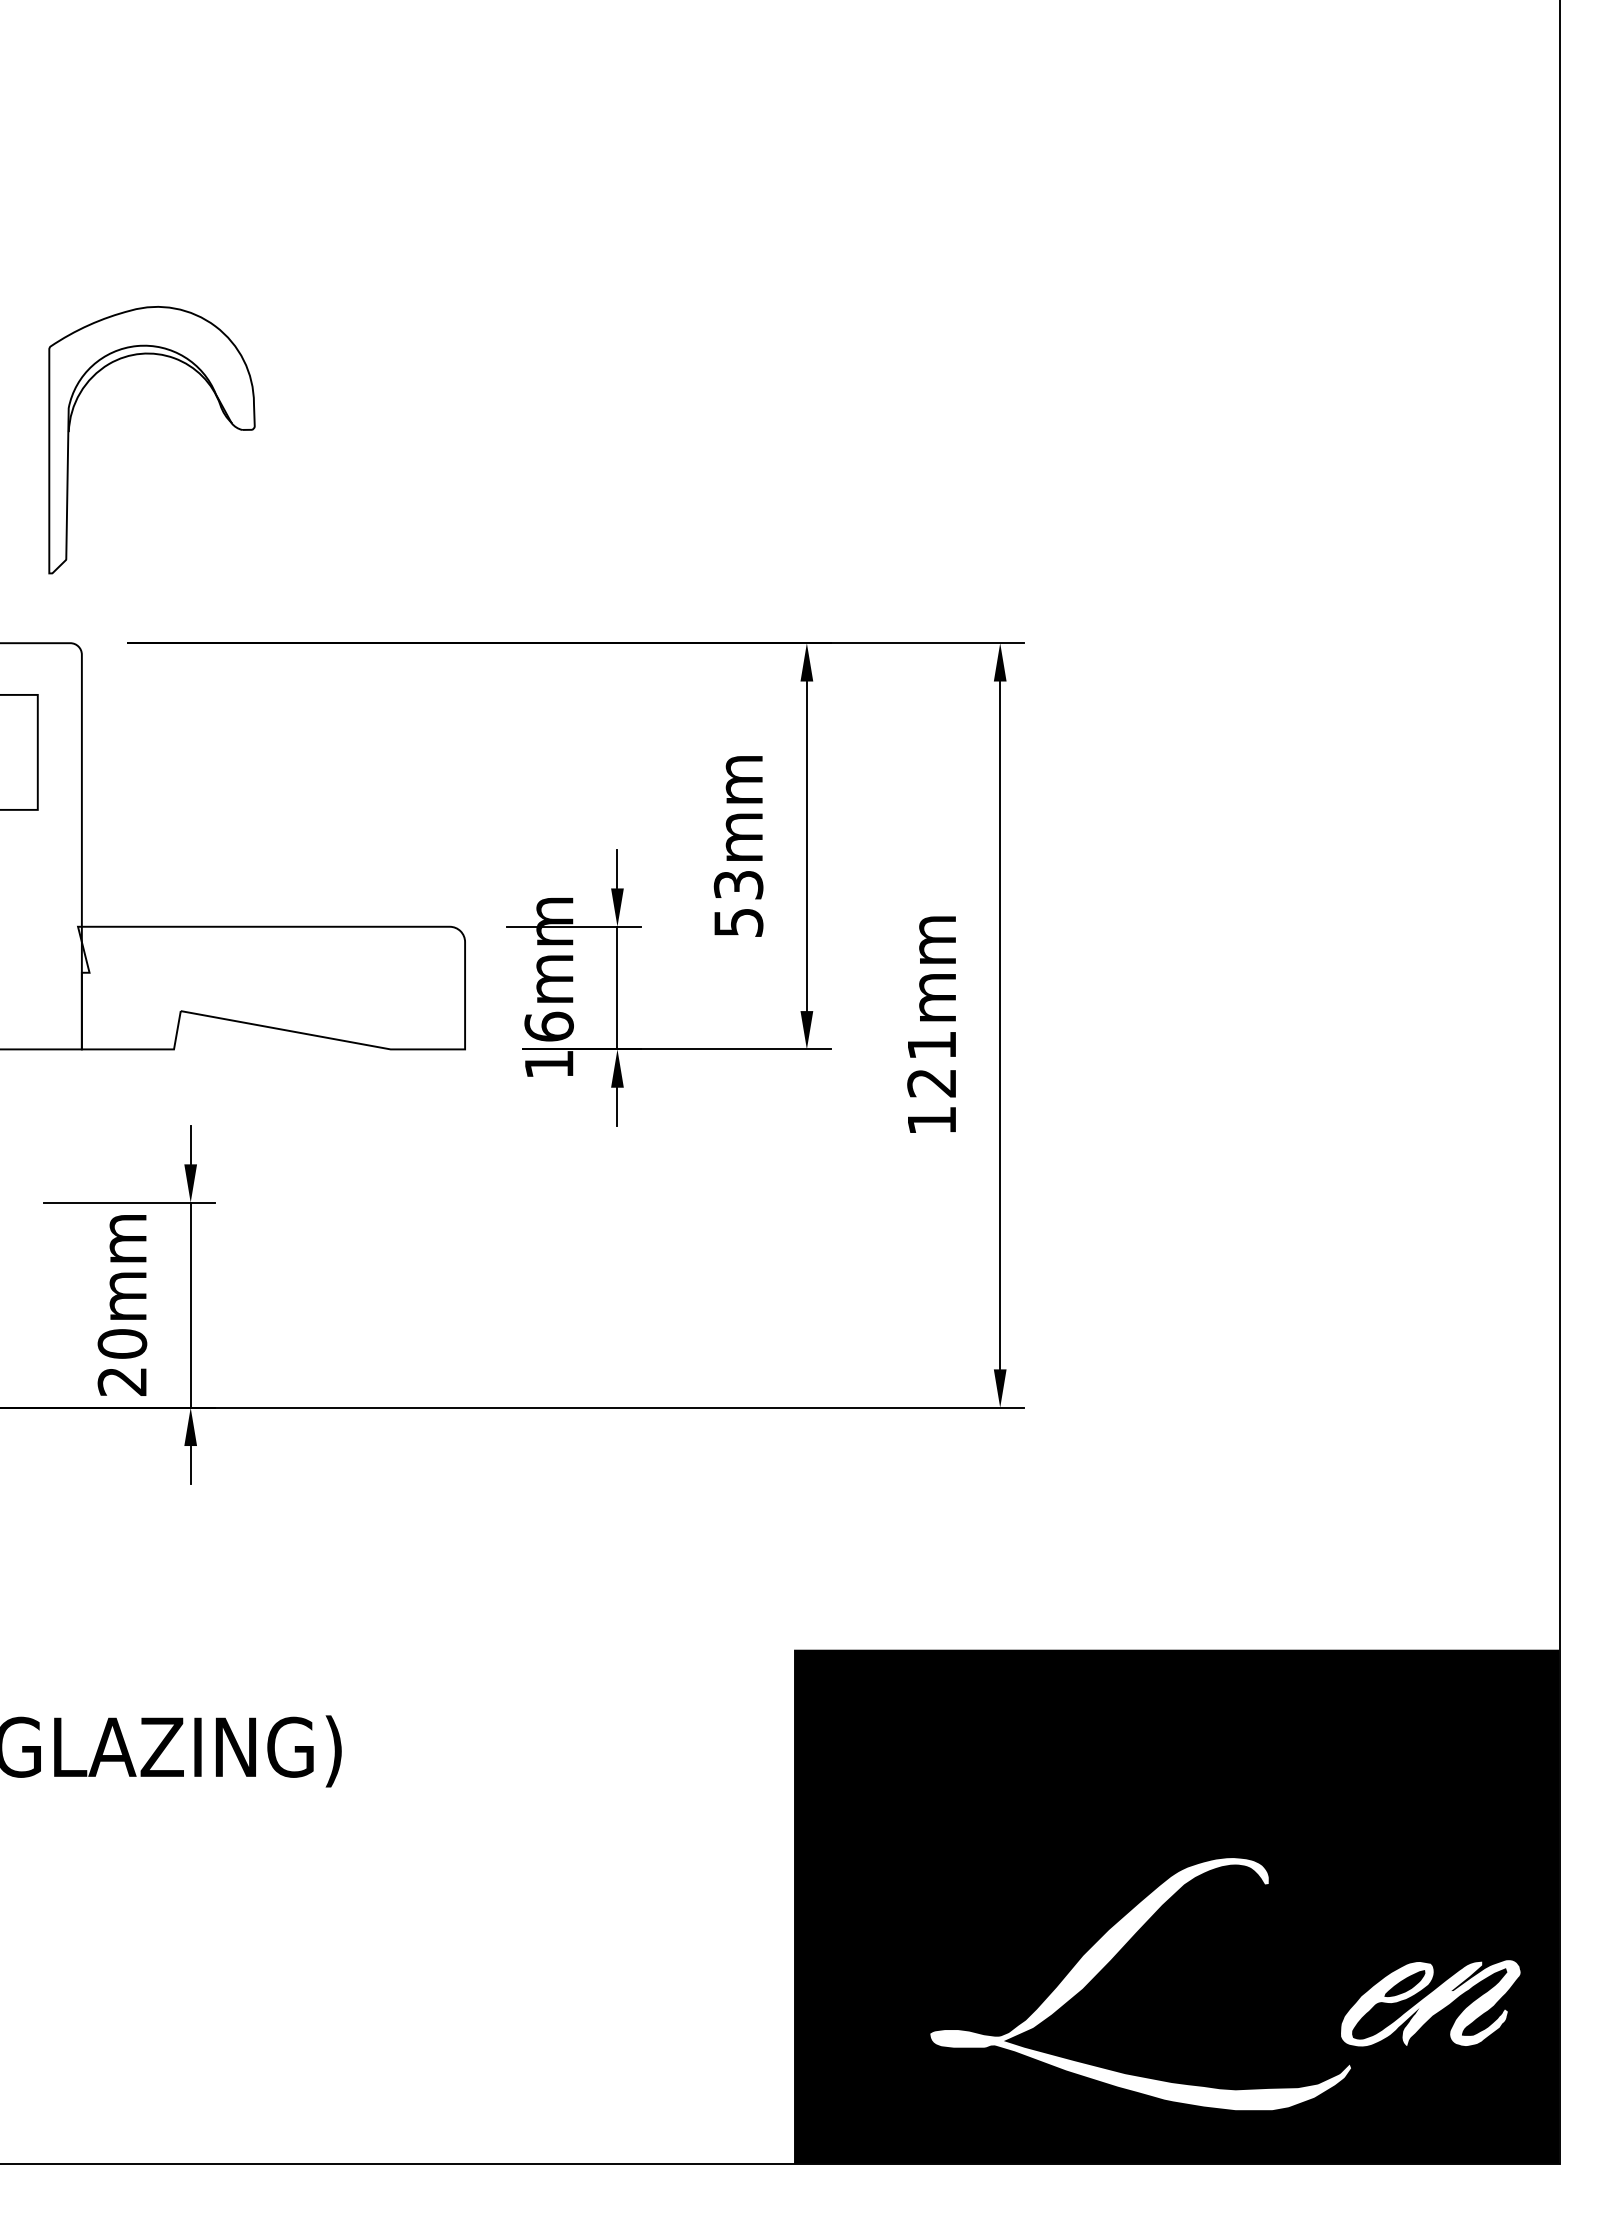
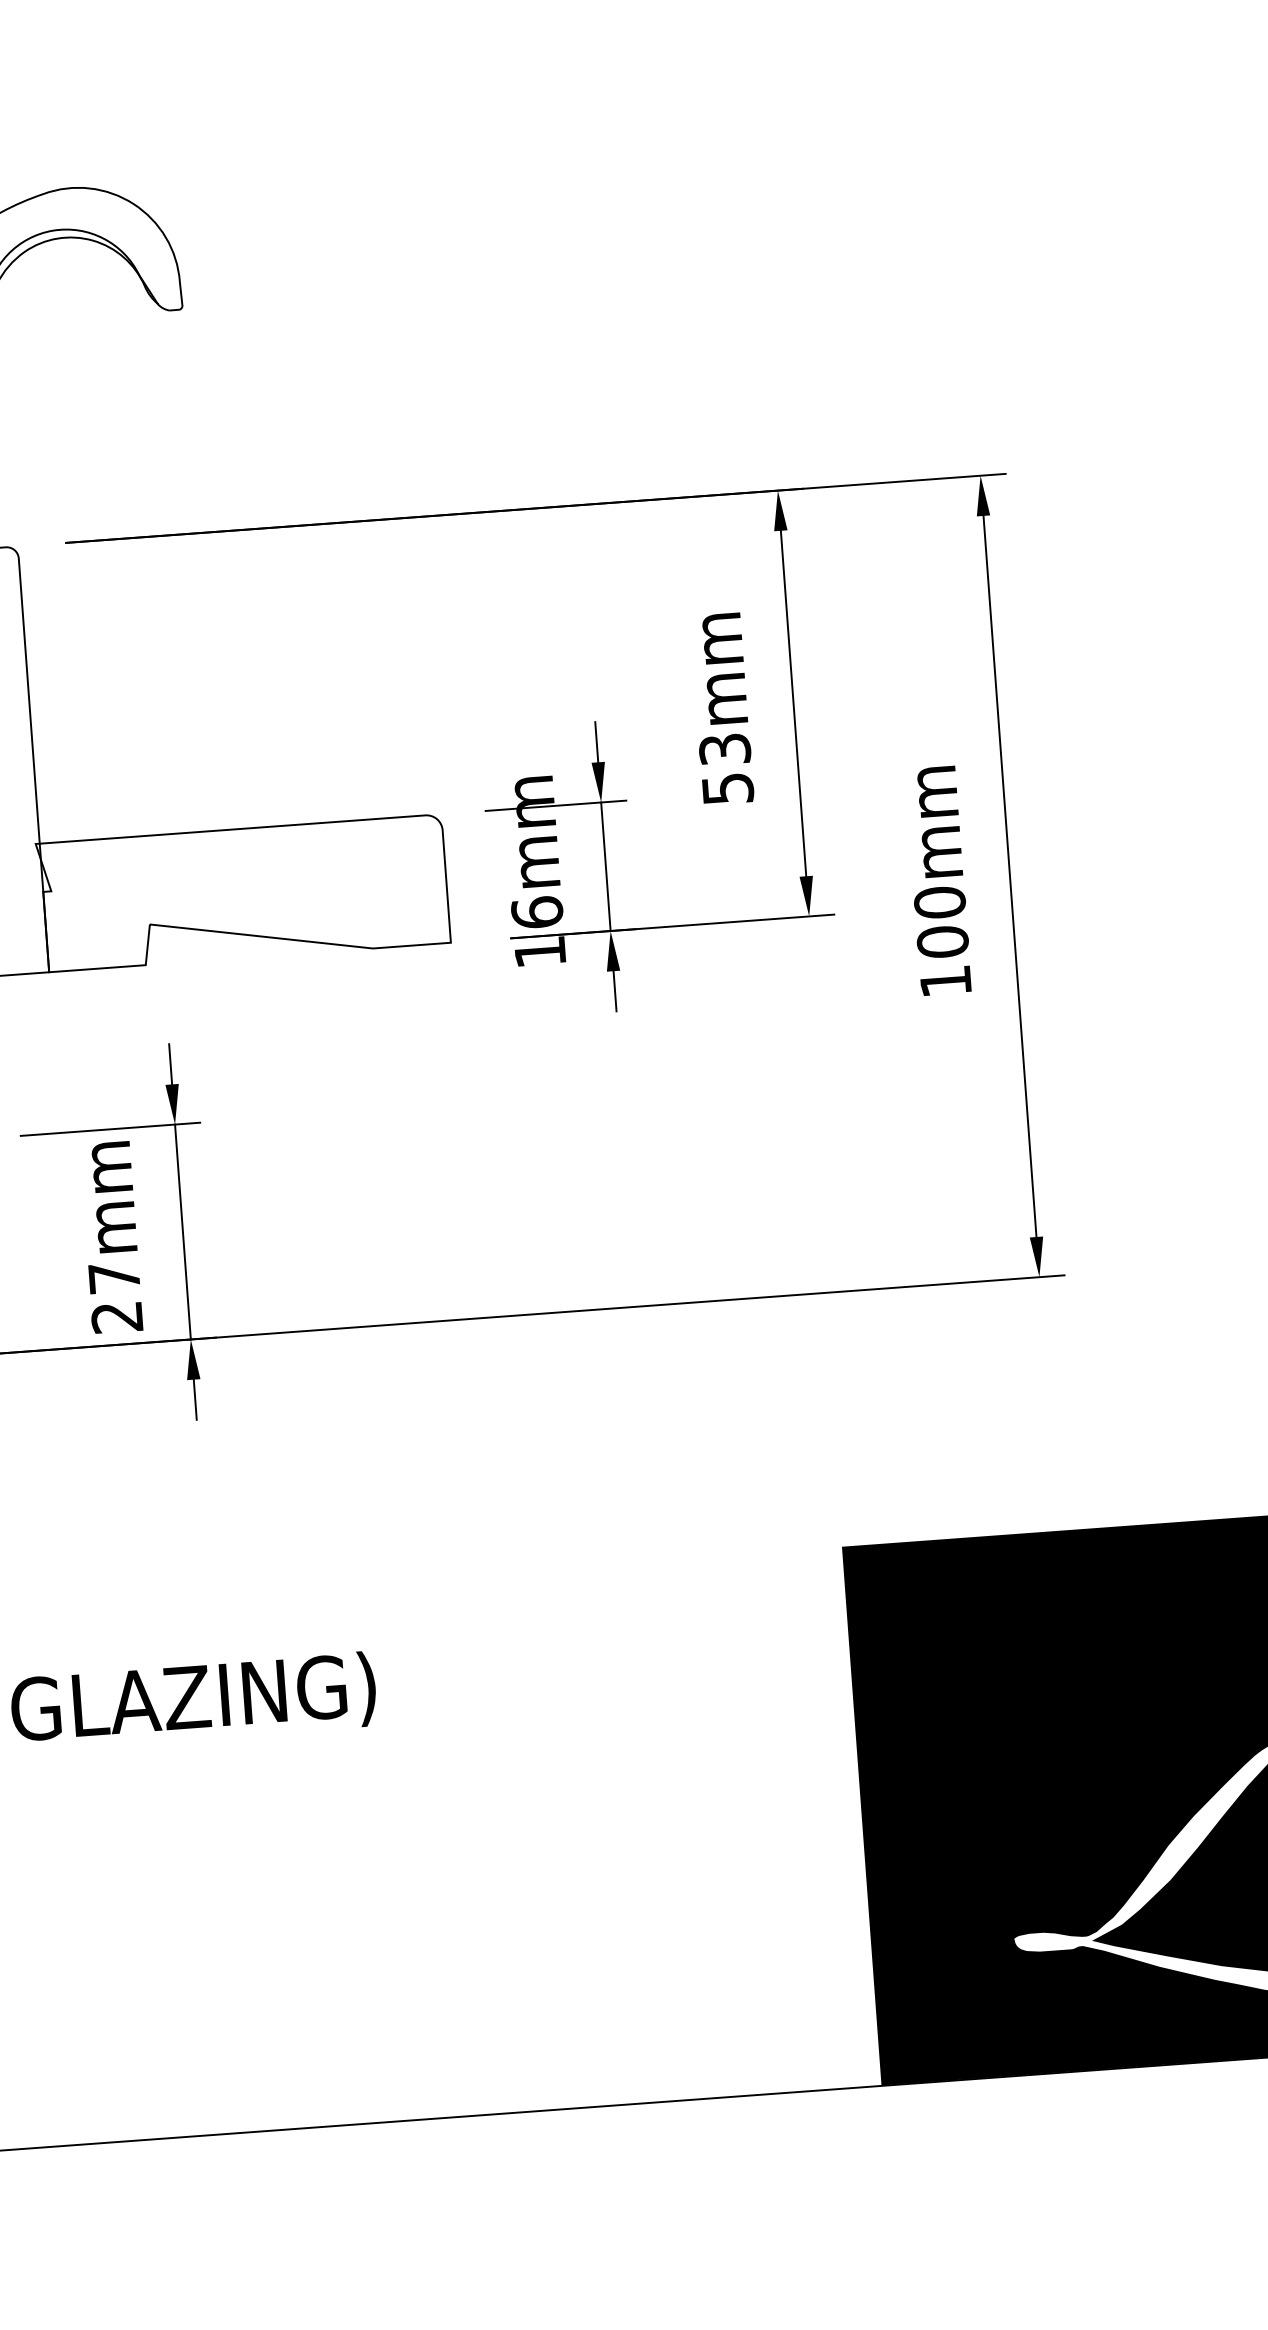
text: (931, 1063) -> (940, 921), 121mm -> 100mm
text: (122, 1343) -> (114, 1277), 20mm -> 27mm

